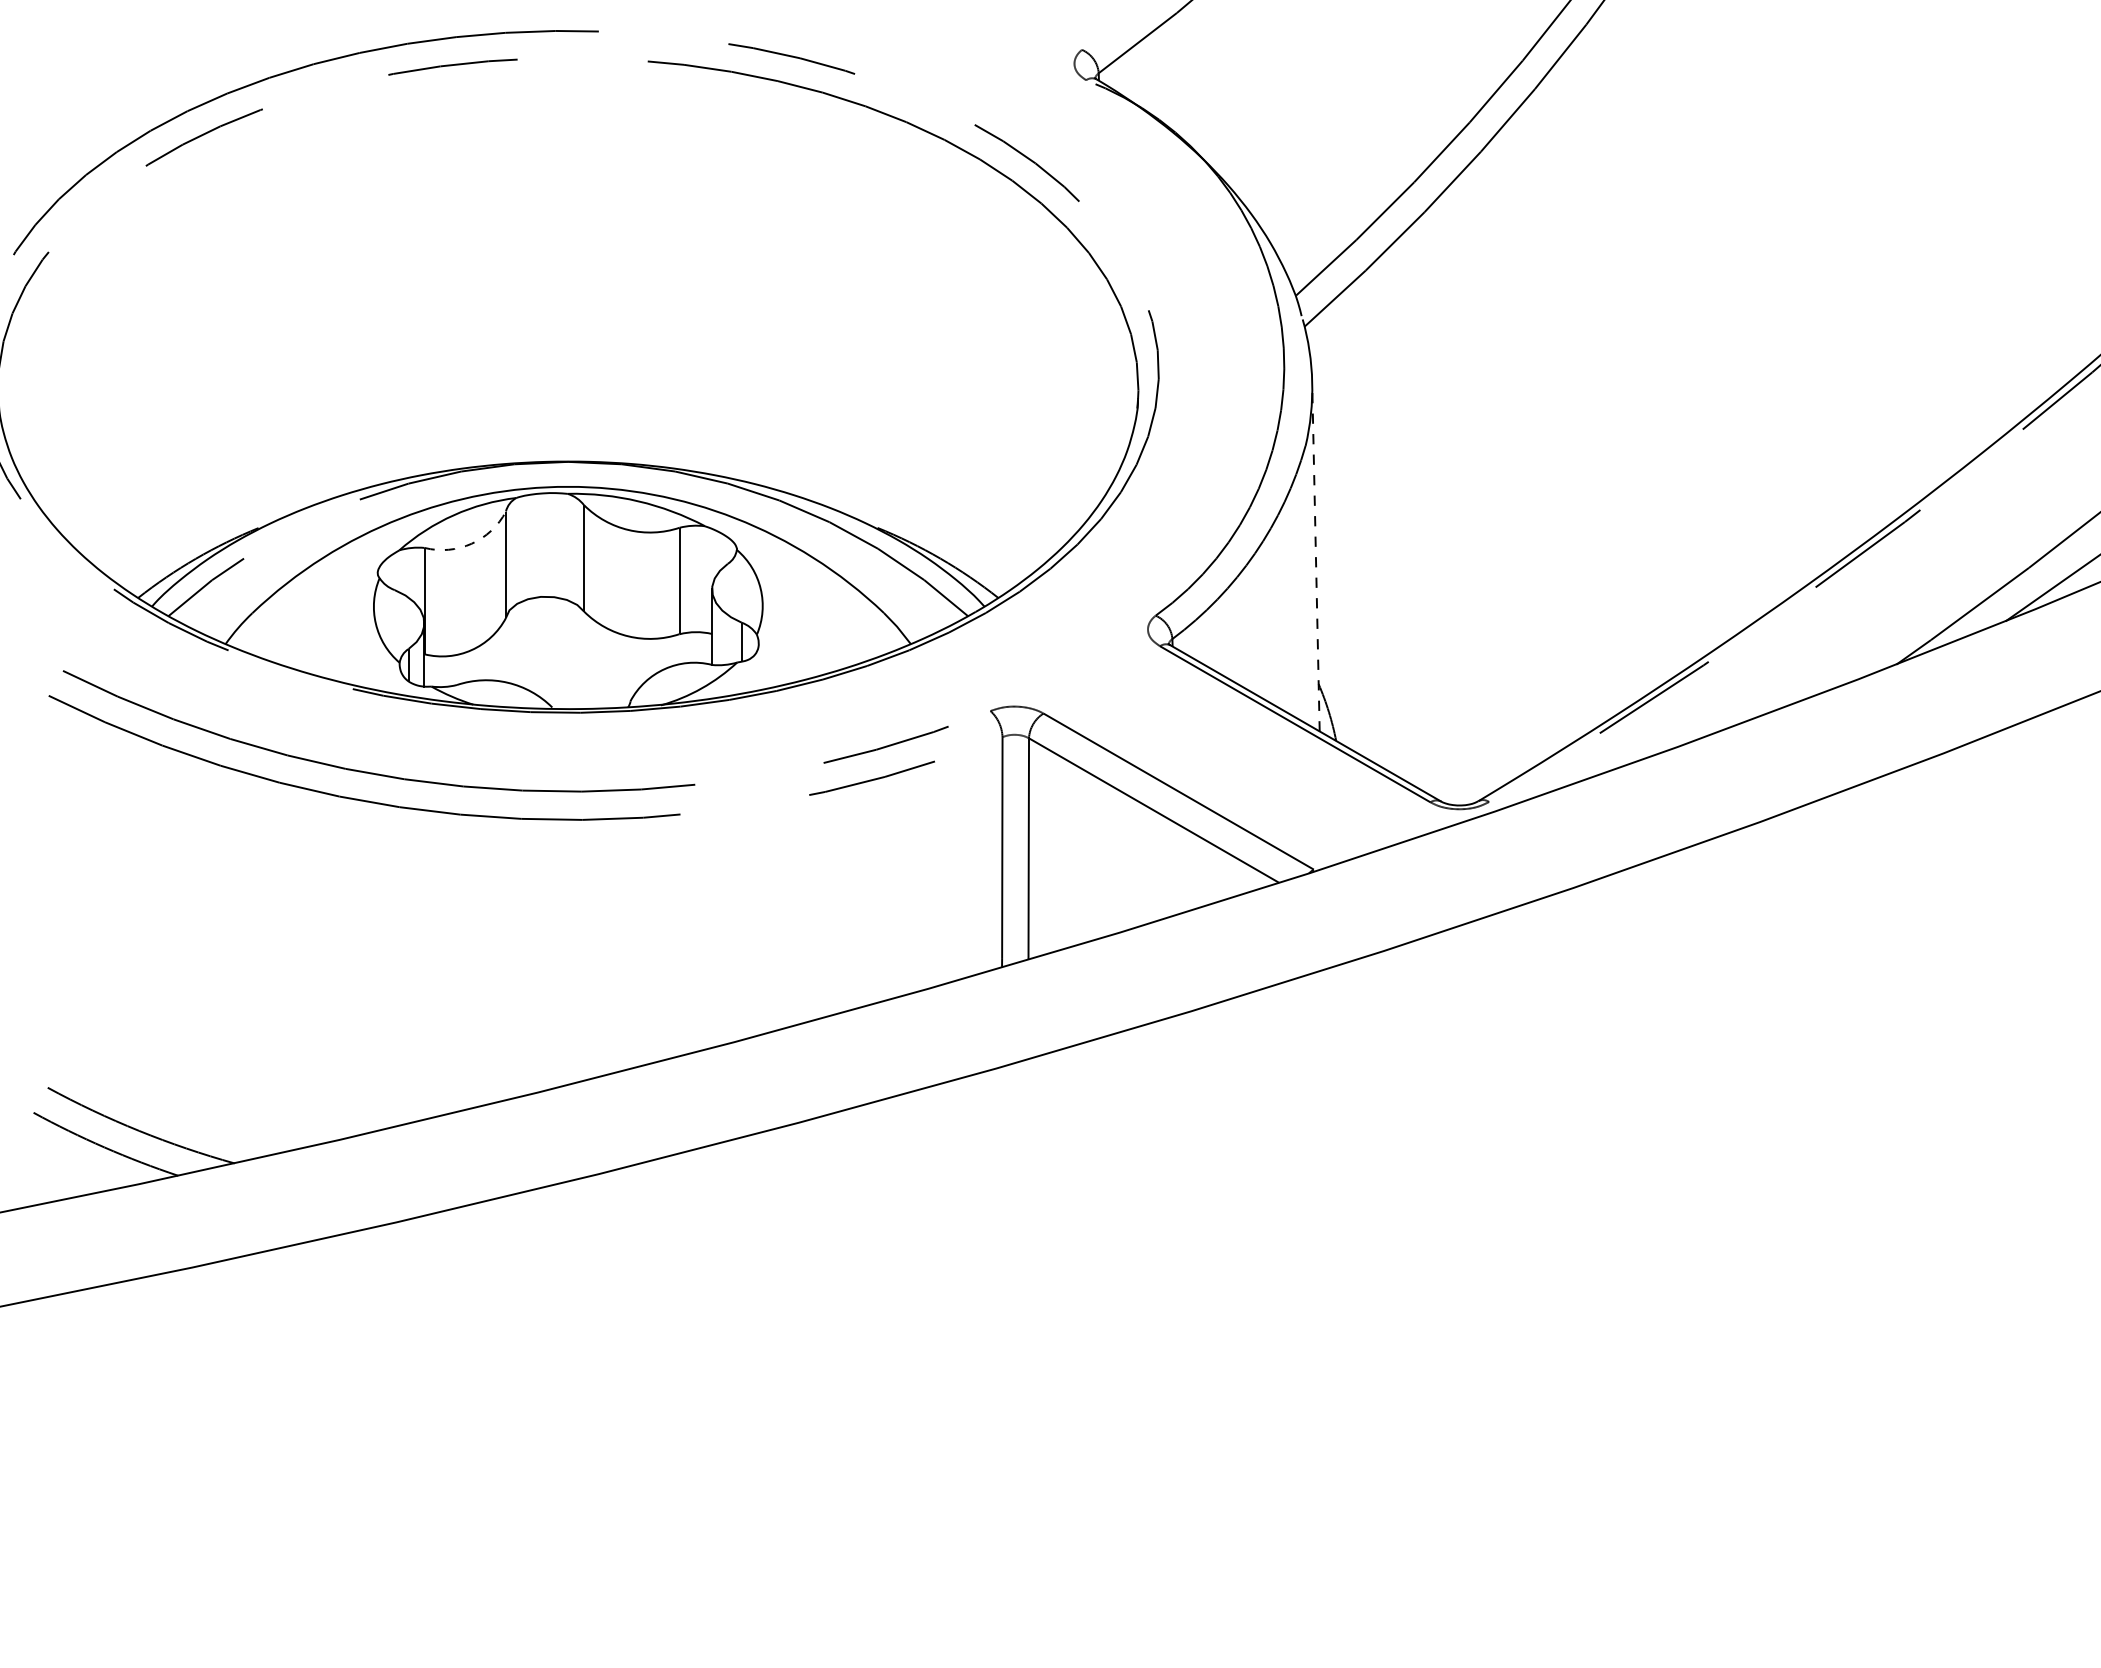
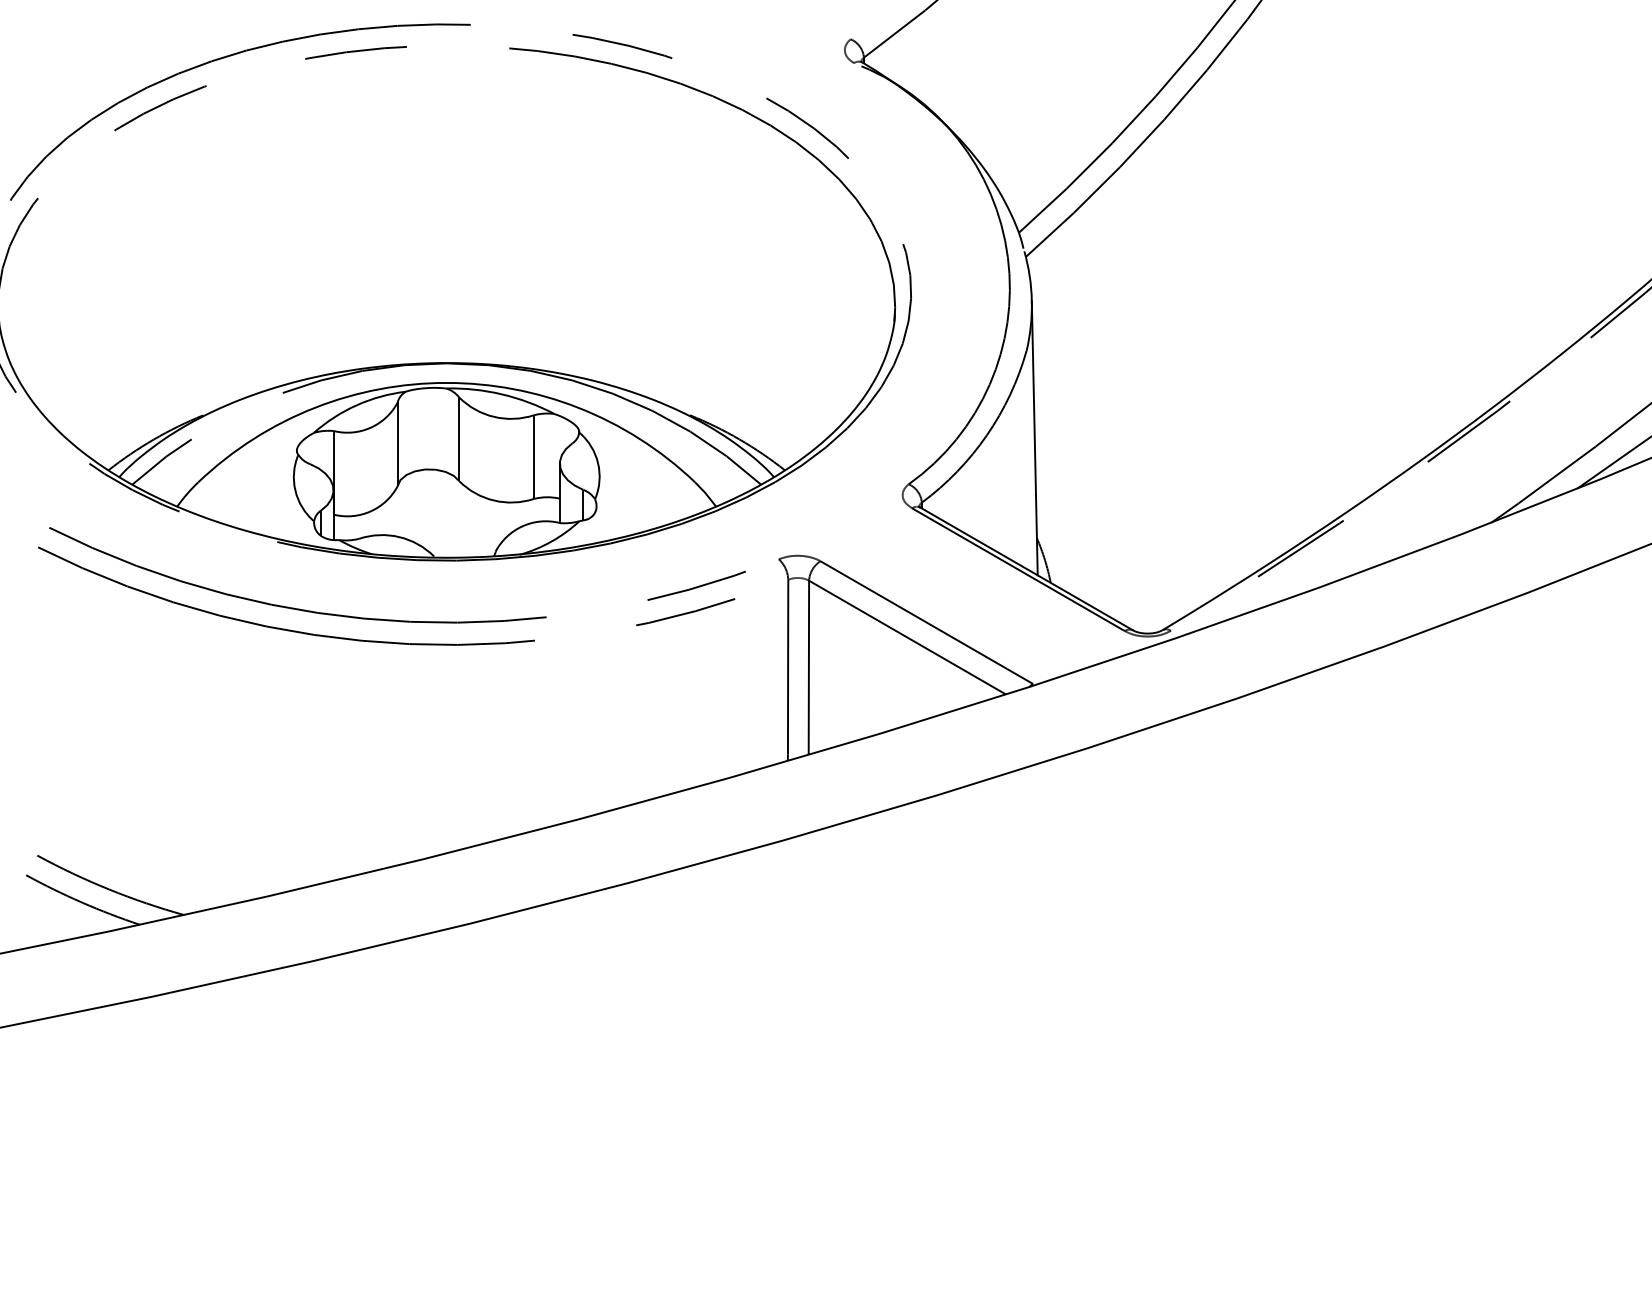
arc: (471, 543) -> (370, 427), dashed -> solid
line: (1315, 556) -> (1034, 437), dashed -> solid

